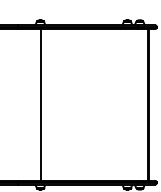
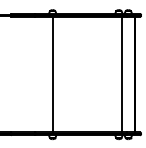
line: (132, 104) -> (122, 74), added

